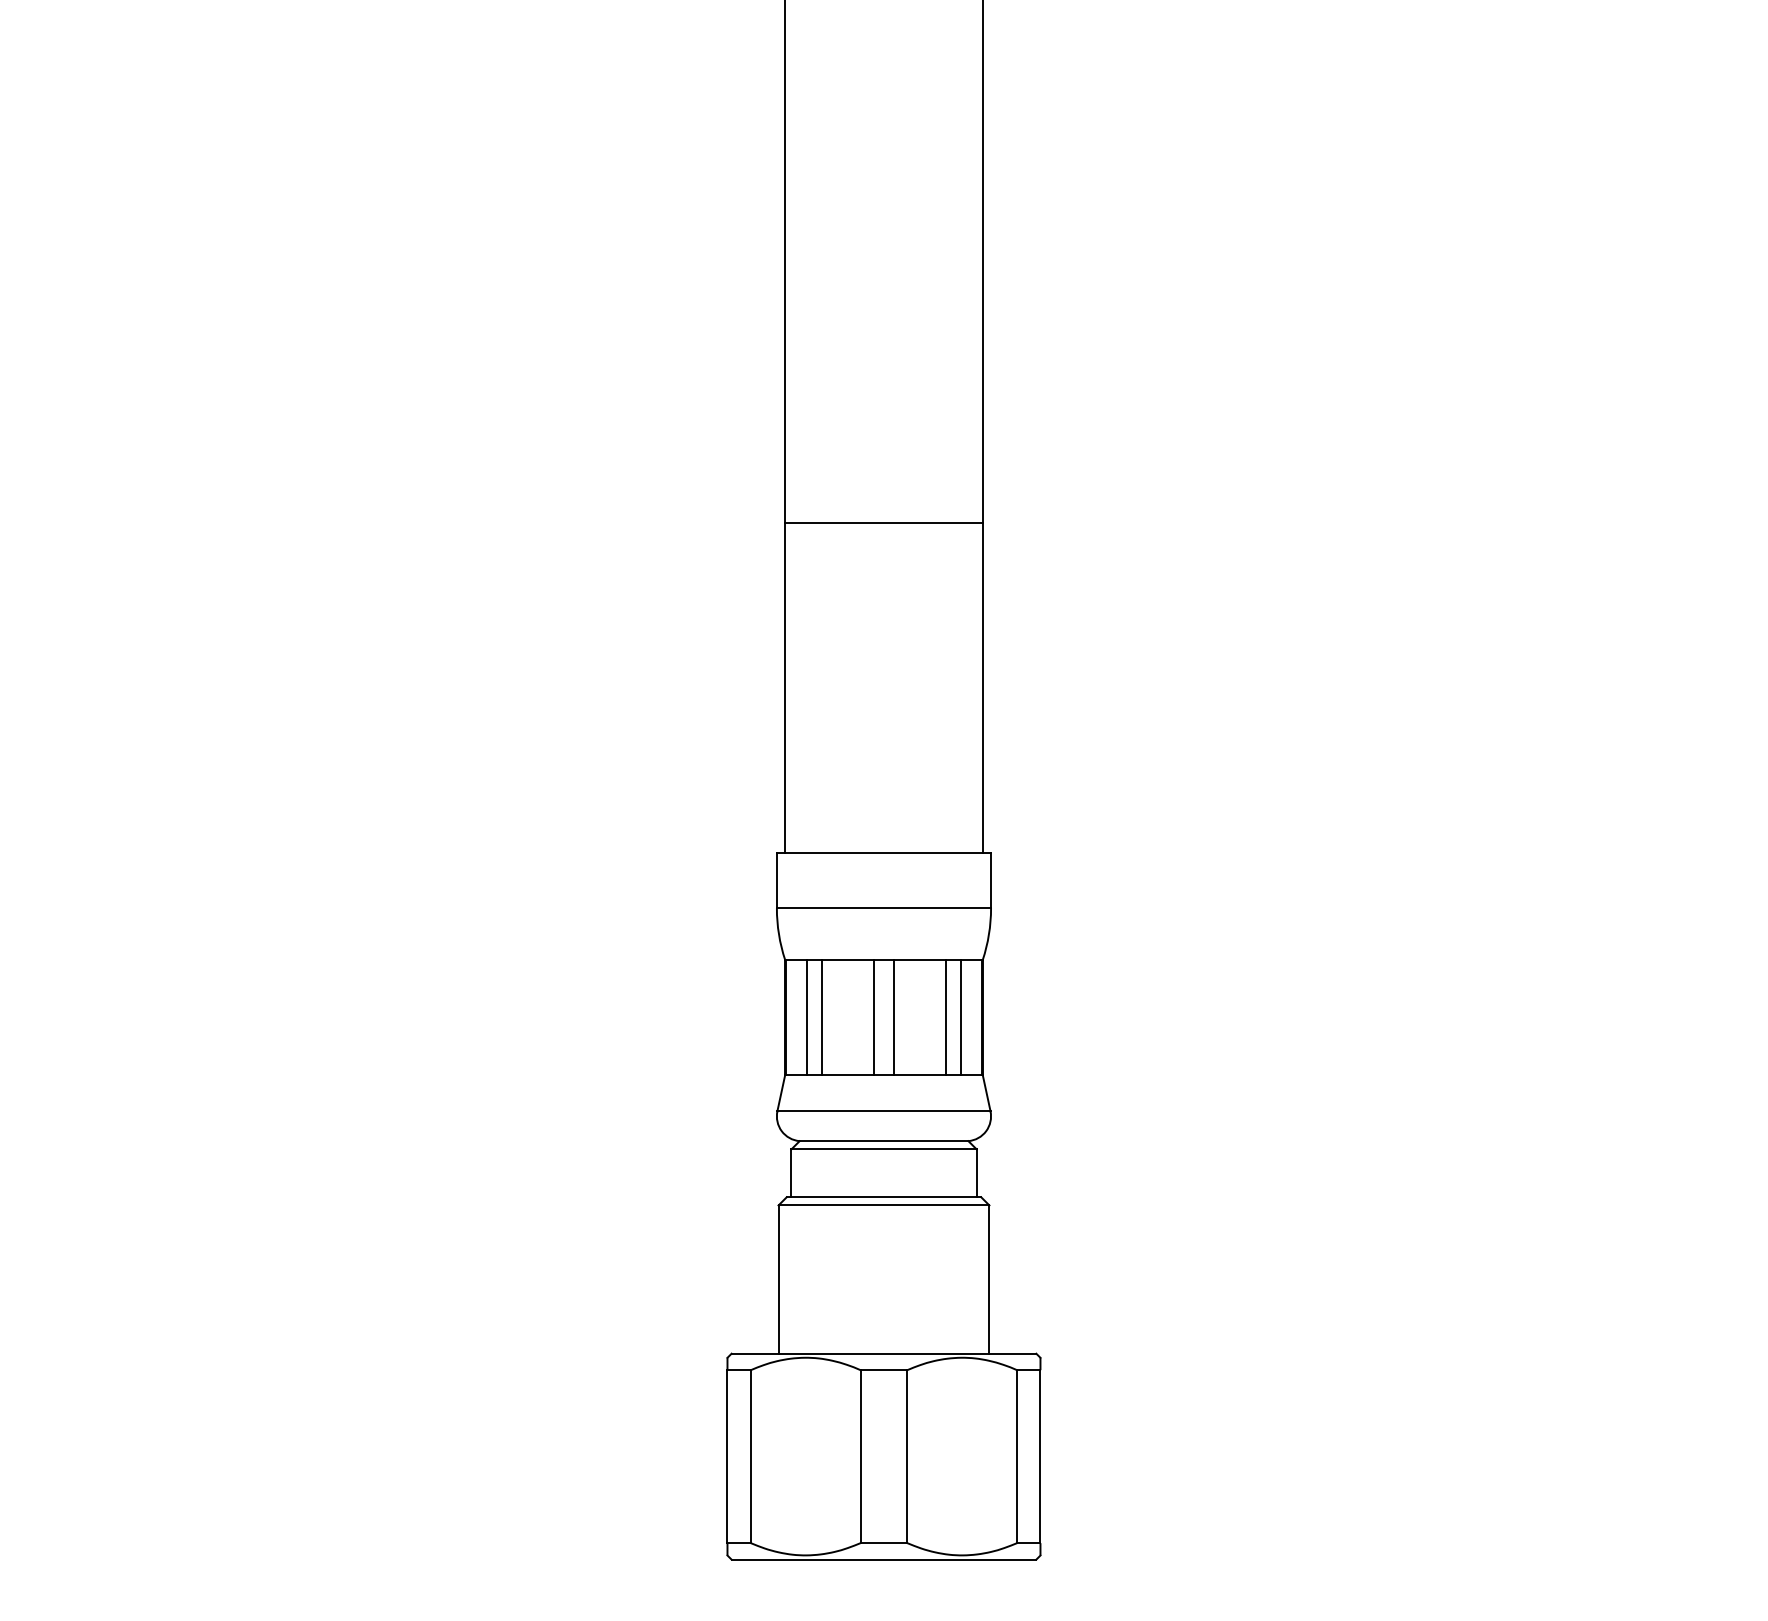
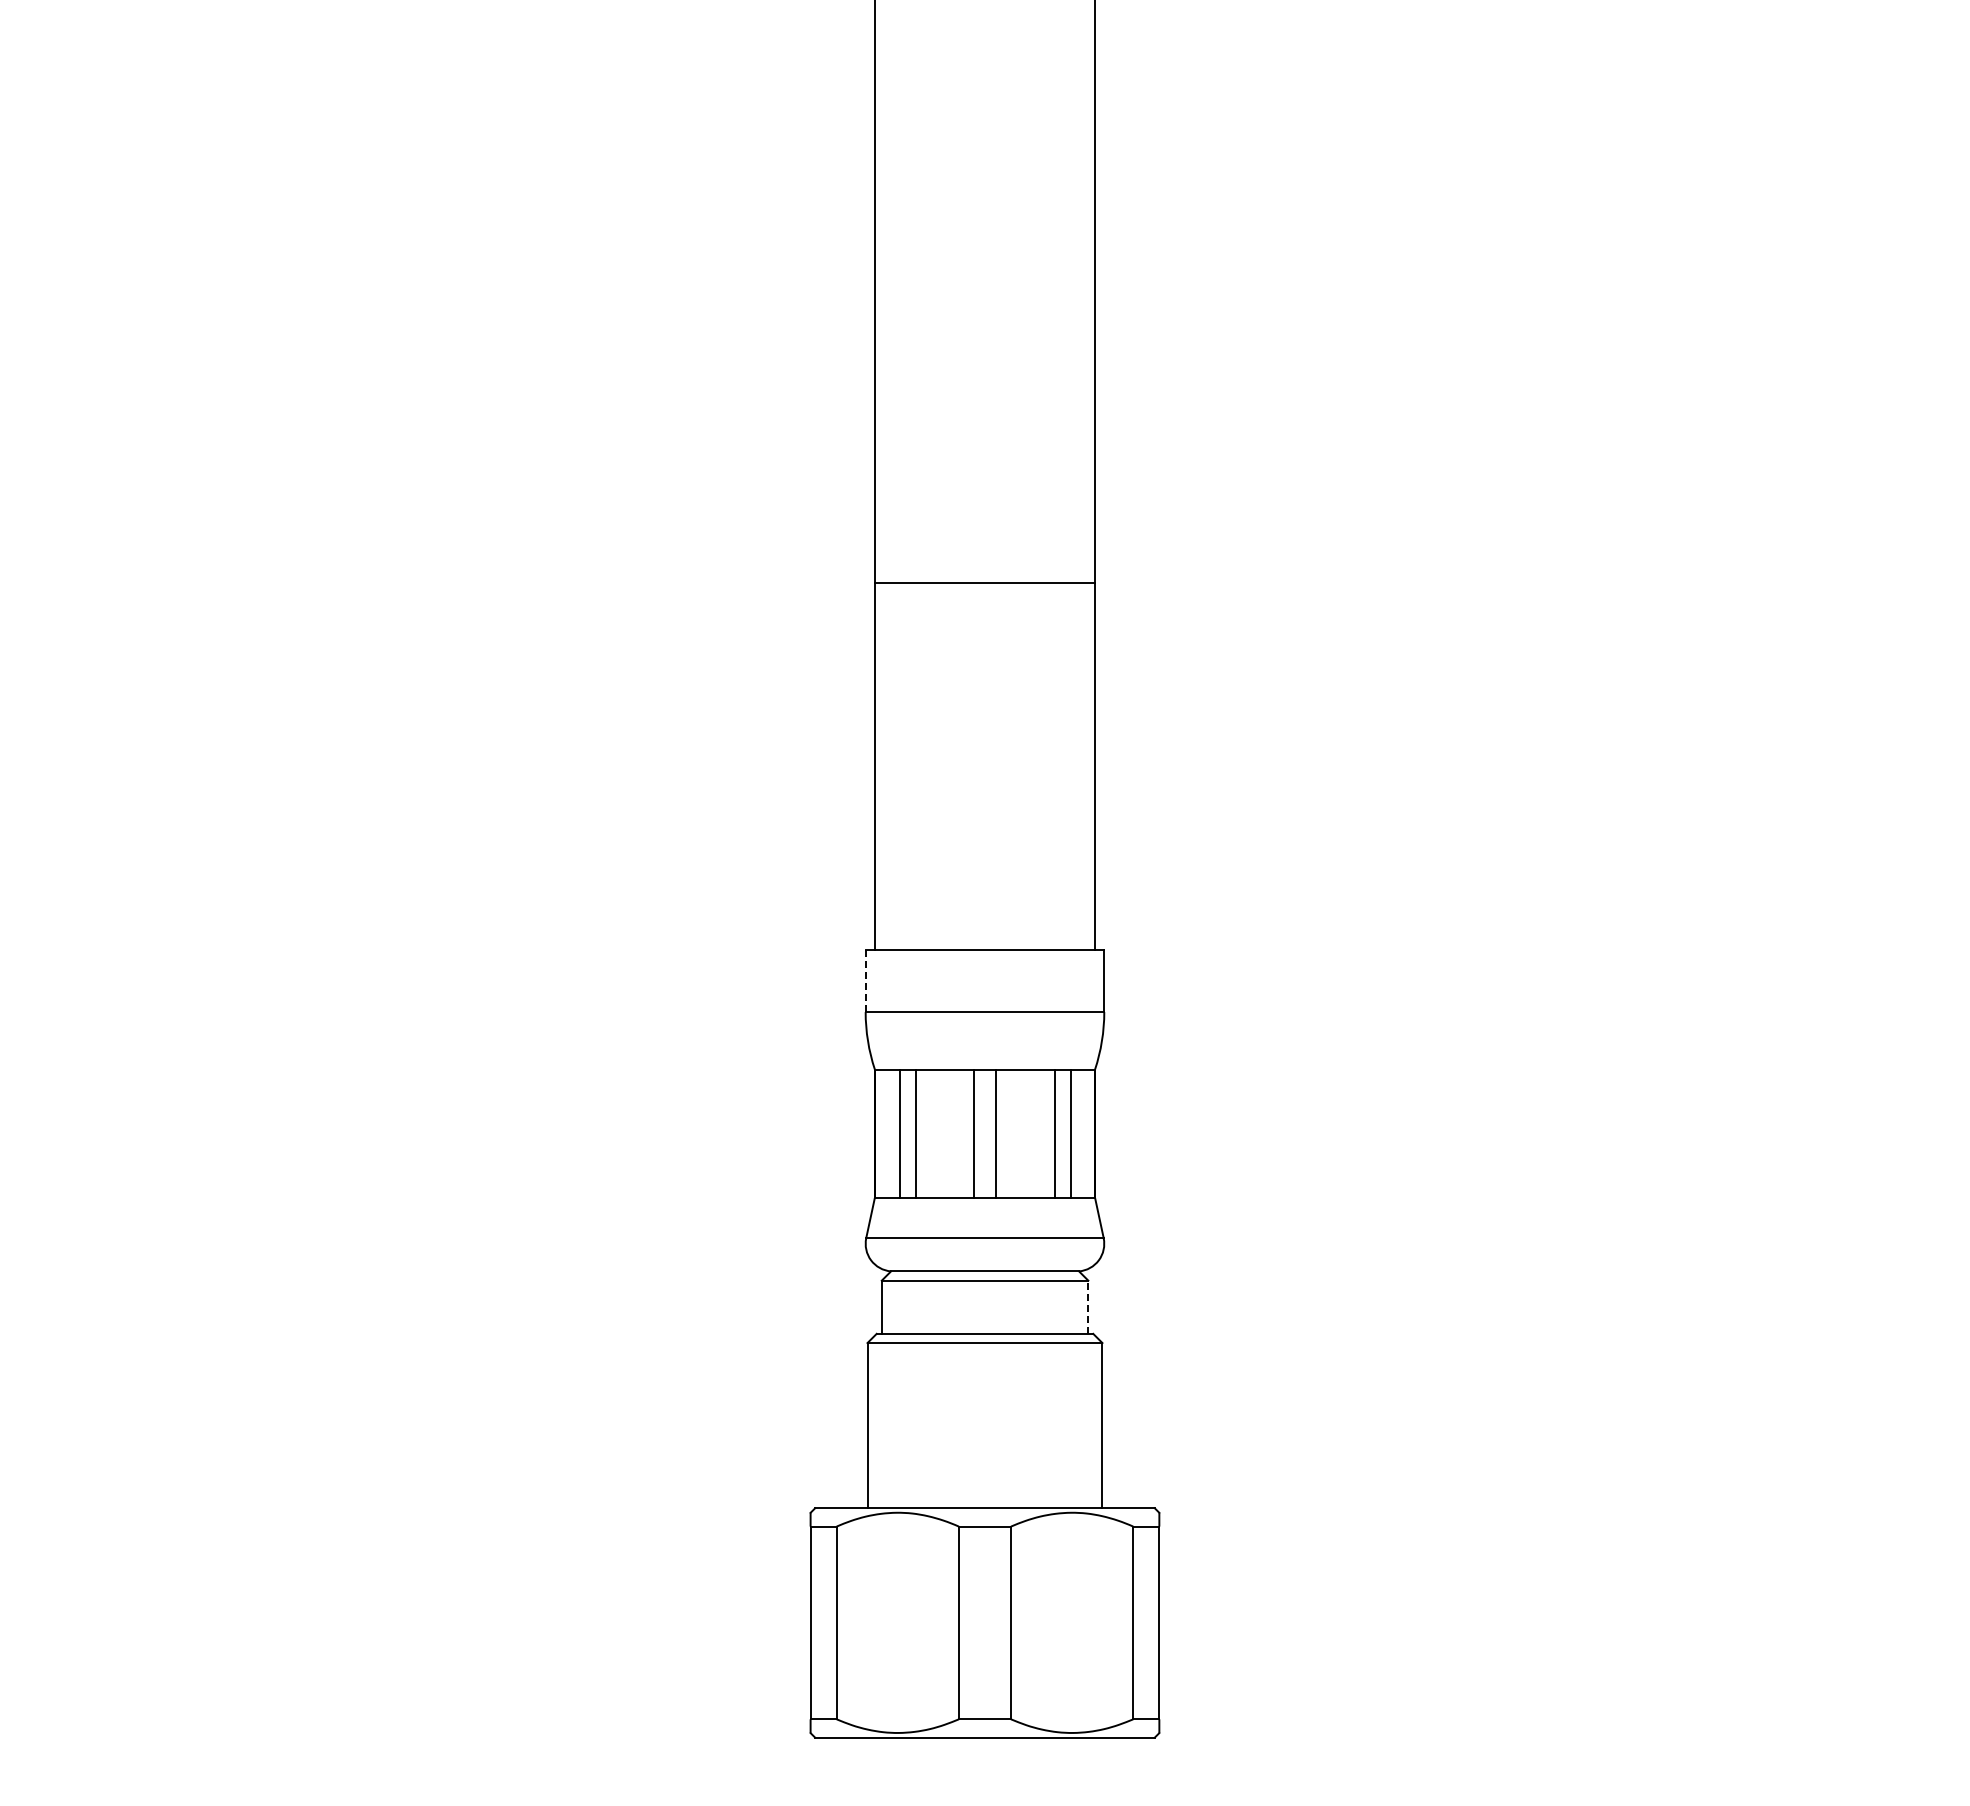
line: (776, 880) -> (865, 981), solid -> dashed
line: (976, 1173) -> (1088, 1307), solid -> dashed

